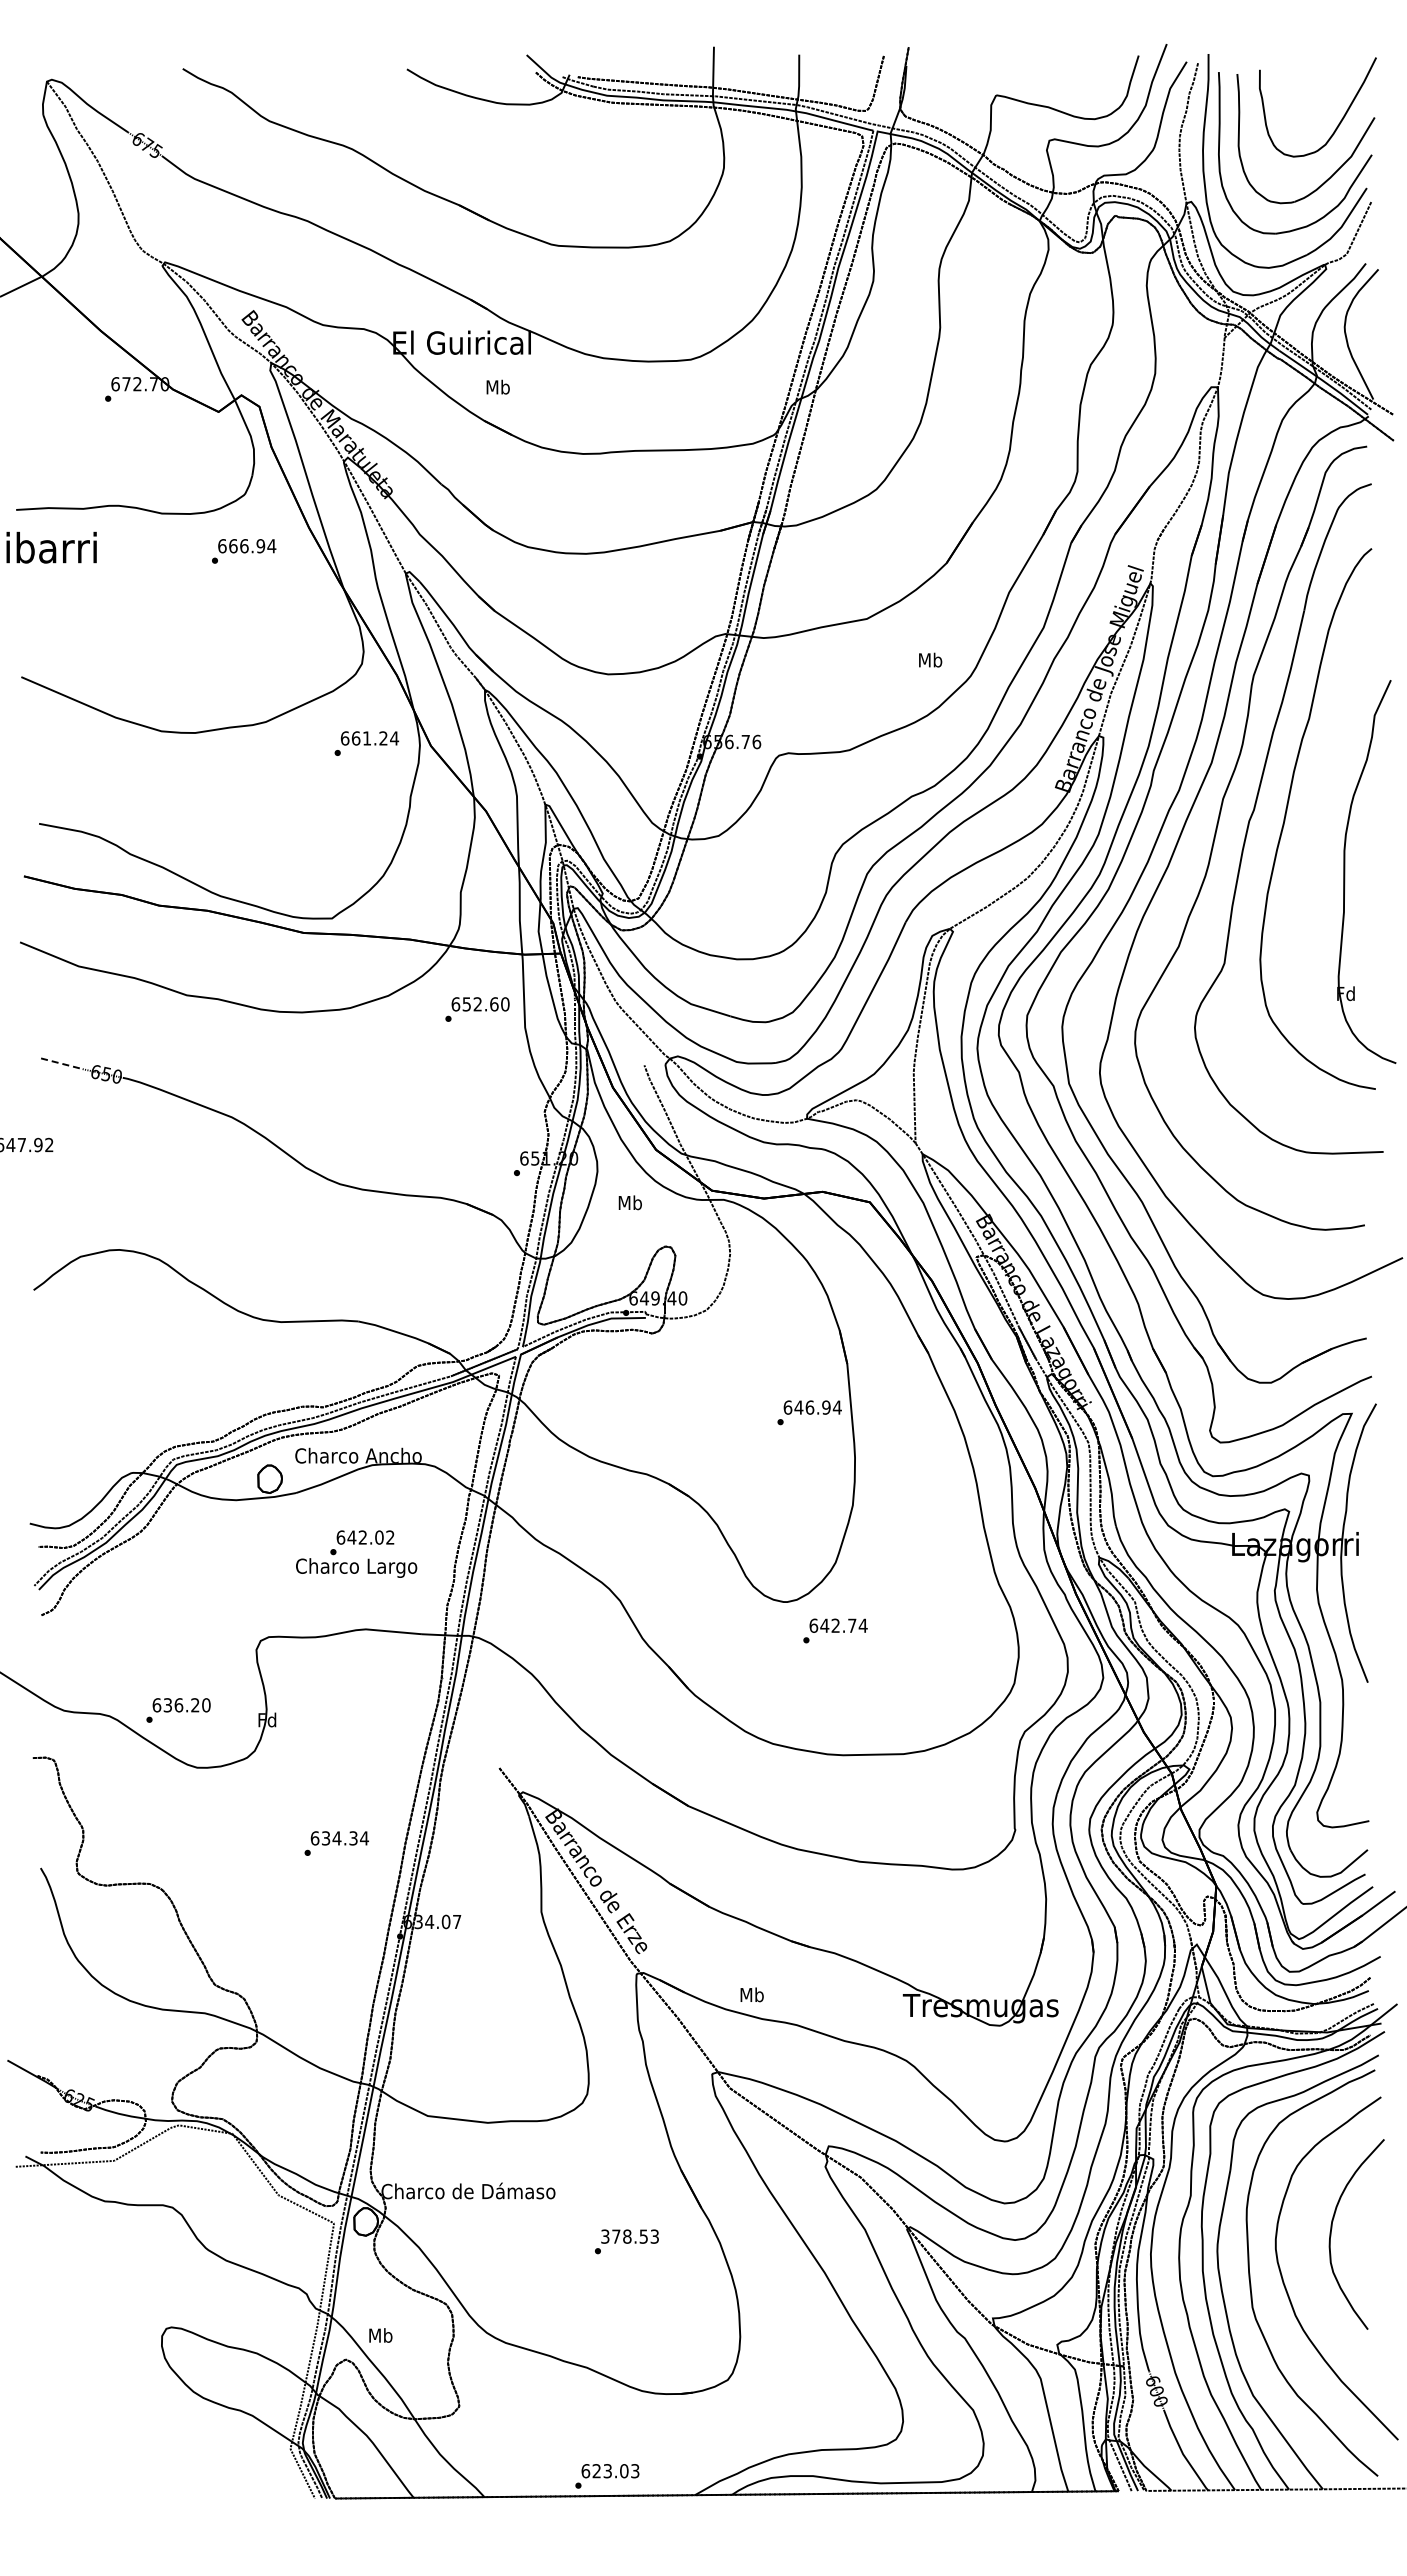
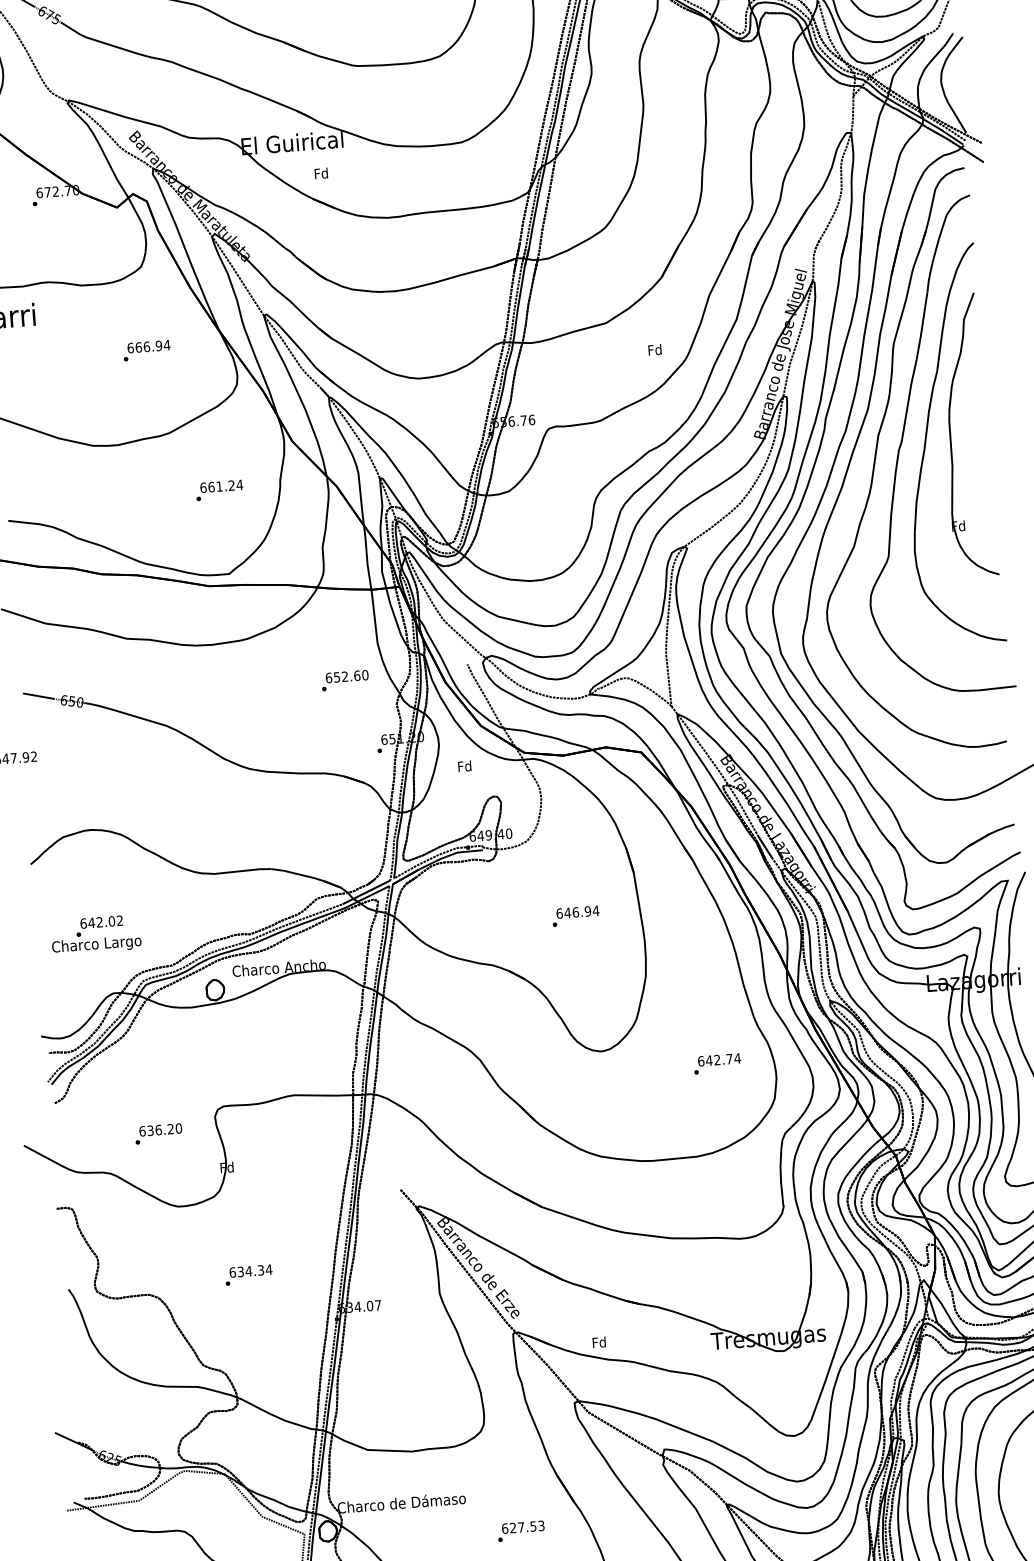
text: (497, 386) -> (320, 173), Mb -> Fd
text: (244, 551) -> (147, 350), moved
text: (930, 659) -> (655, 349), Mb -> Fd
text: (366, 743) -> (219, 490), moved
part: (1345, 871) -> (951, 436), moved
text: (477, 1009) -> (345, 680), moved
line: (62, 1063) -> (39, 695), dashed -> solid
text: (629, 1202) -> (464, 766), Mb -> Fd
text: (809, 1412) -> (575, 916), moved
text: (356, 1553) -> (95, 934), moved
text: (835, 1630) -> (717, 1063), moved
text: (178, 1710) -> (158, 1133), moved
text: (336, 1843) -> (248, 1275), moved
text: (751, 1994) -> (598, 1342), Mb -> Fd
text: (616, 2236) -> (513, 1527), 378.53 -> 627.53

